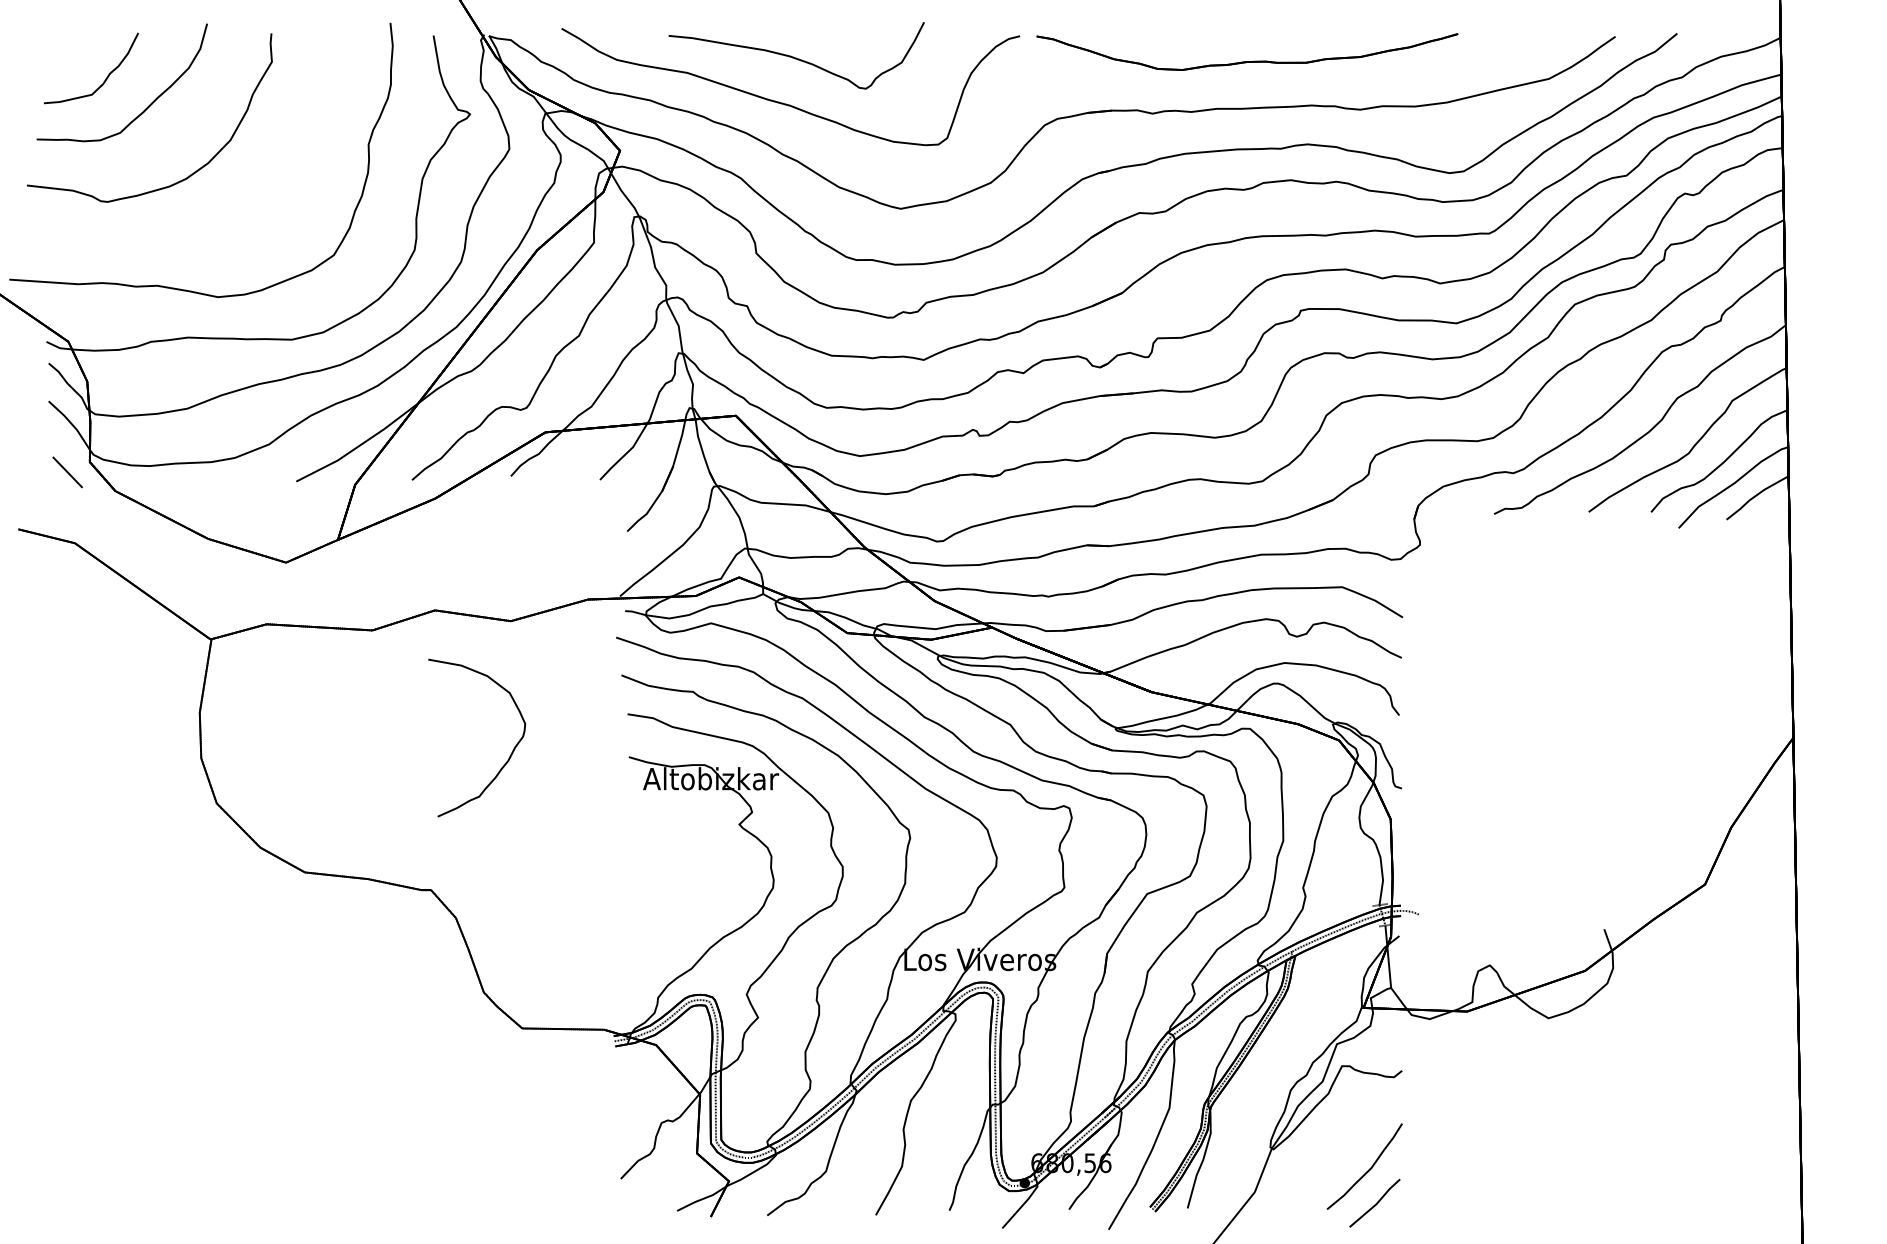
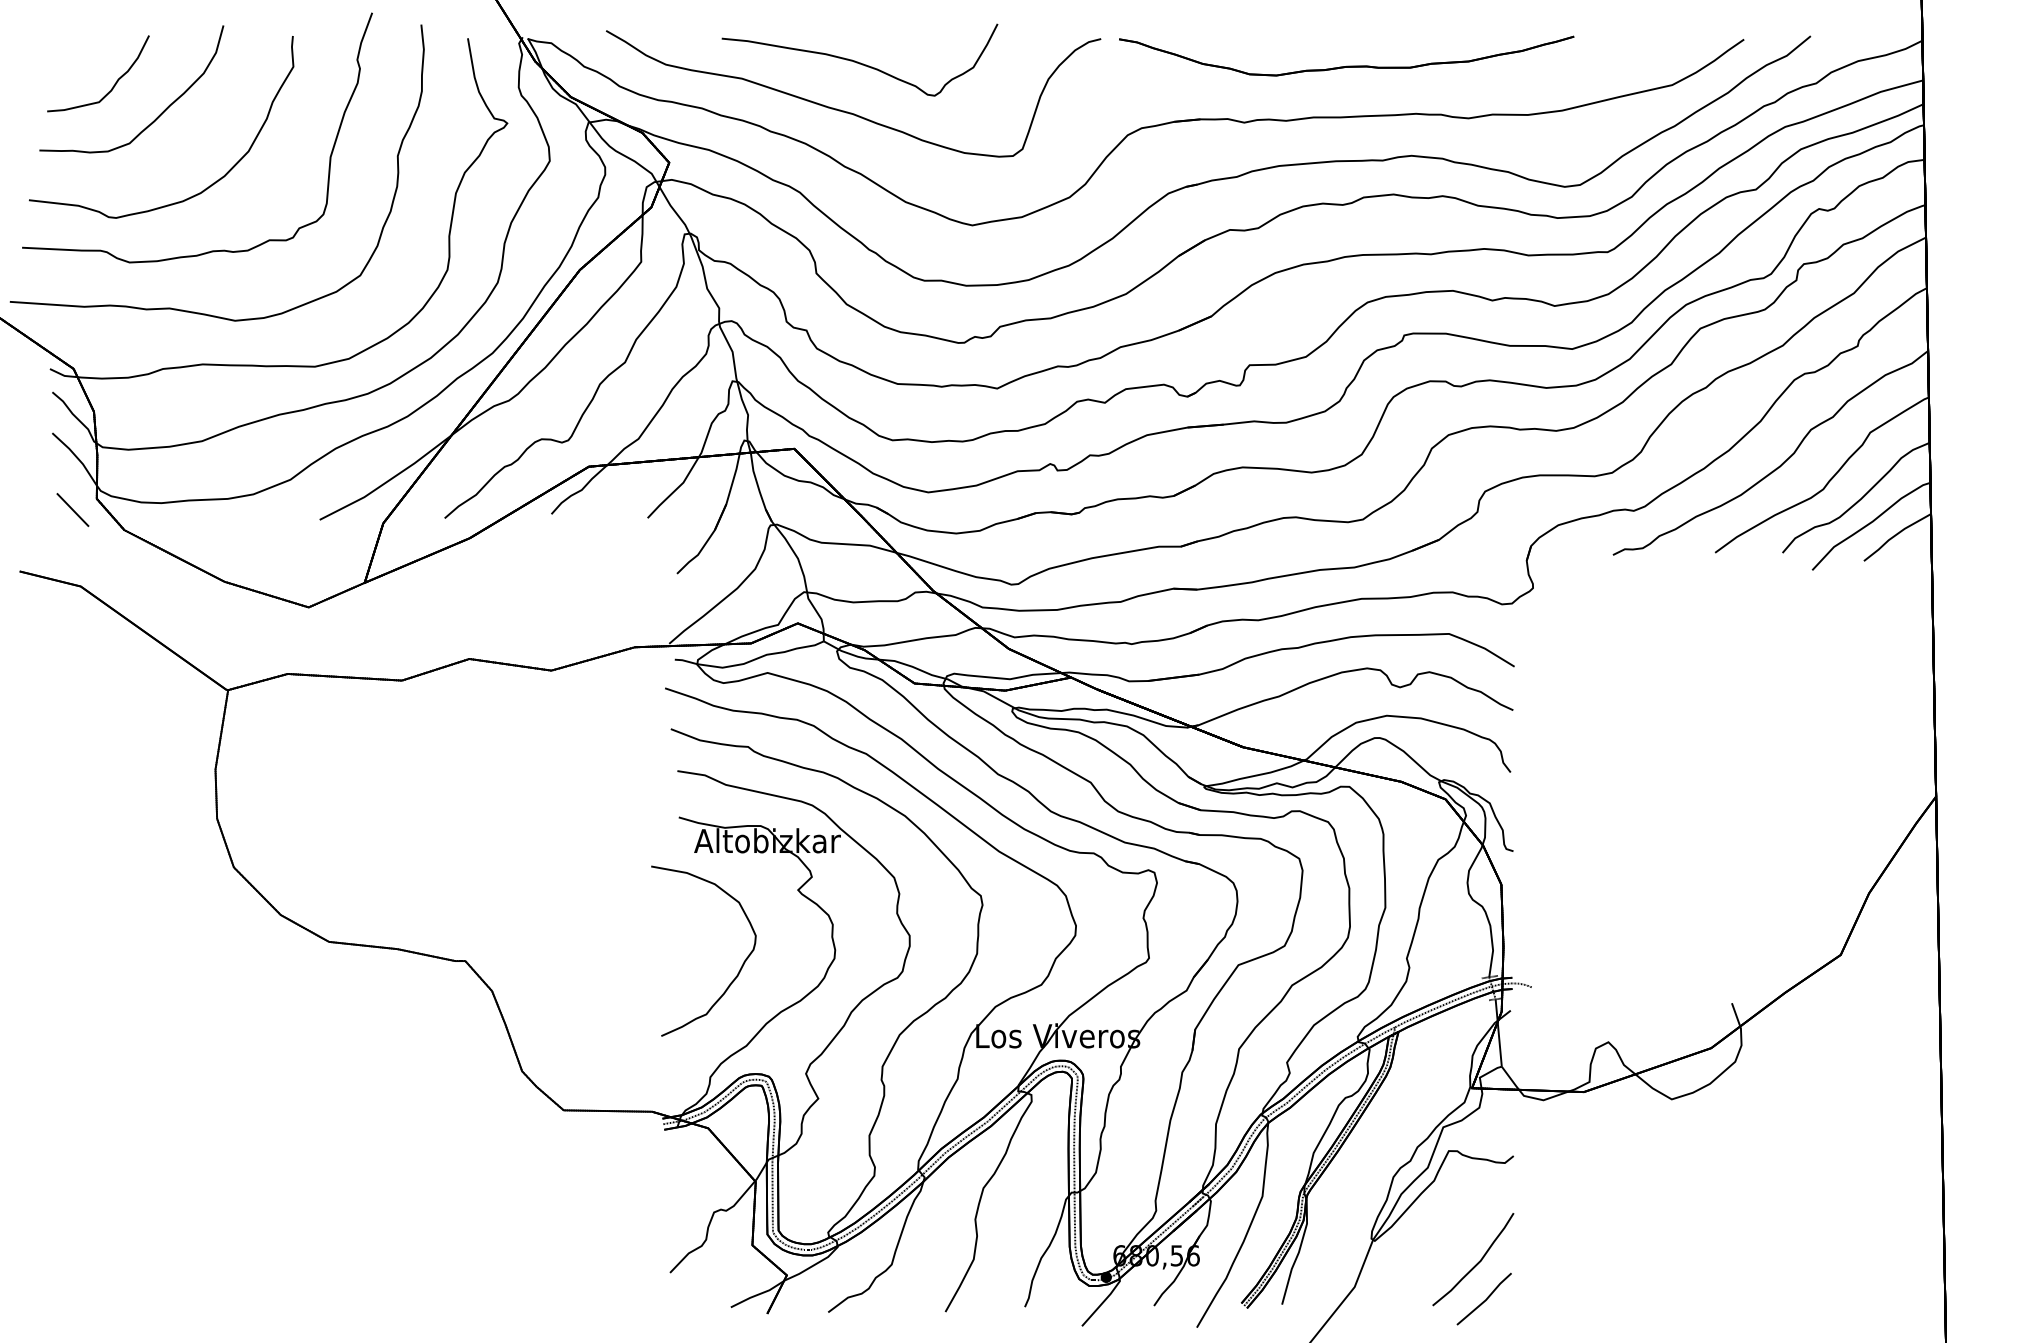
part: (197, 231) -> (213, 249), added
part: (510, 754) -> (739, 968), moved

